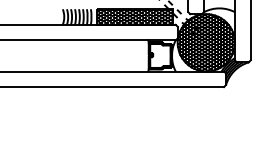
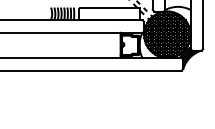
hatch: (134, 16) -> (109, 13), removed

